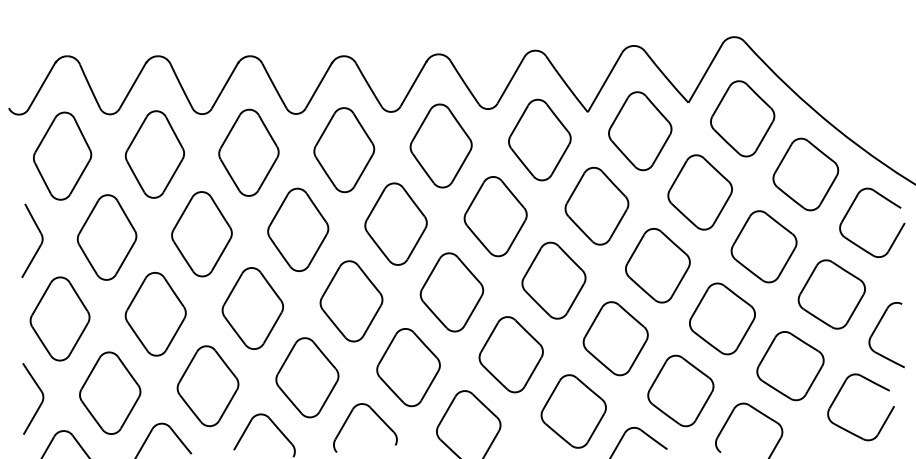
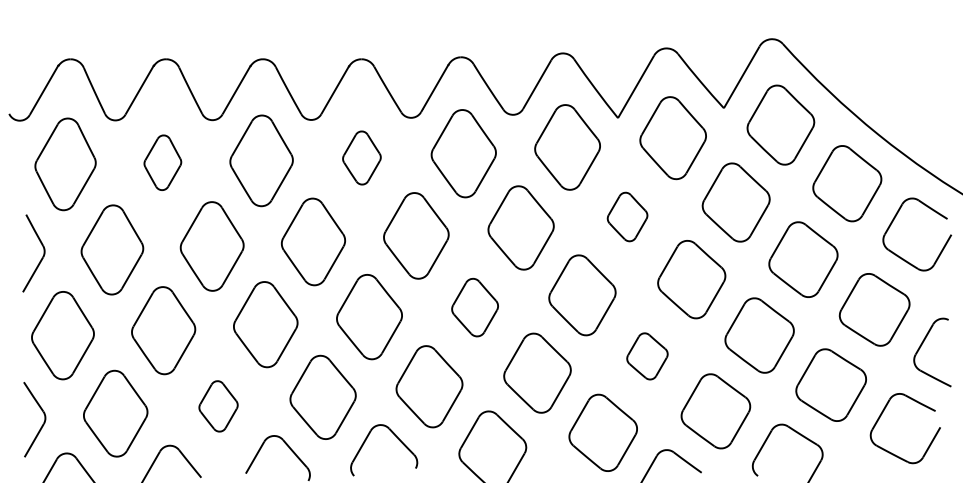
part: (343, 149) -> (361, 157), size x0.6
part: (154, 154) -> (162, 162), size x0.6
part: (596, 205) -> (627, 216), size x0.6
part: (451, 292) -> (474, 307), size x0.7
part: (615, 338) -> (647, 356), size x0.6
part: (207, 386) -> (218, 406), size x0.6

